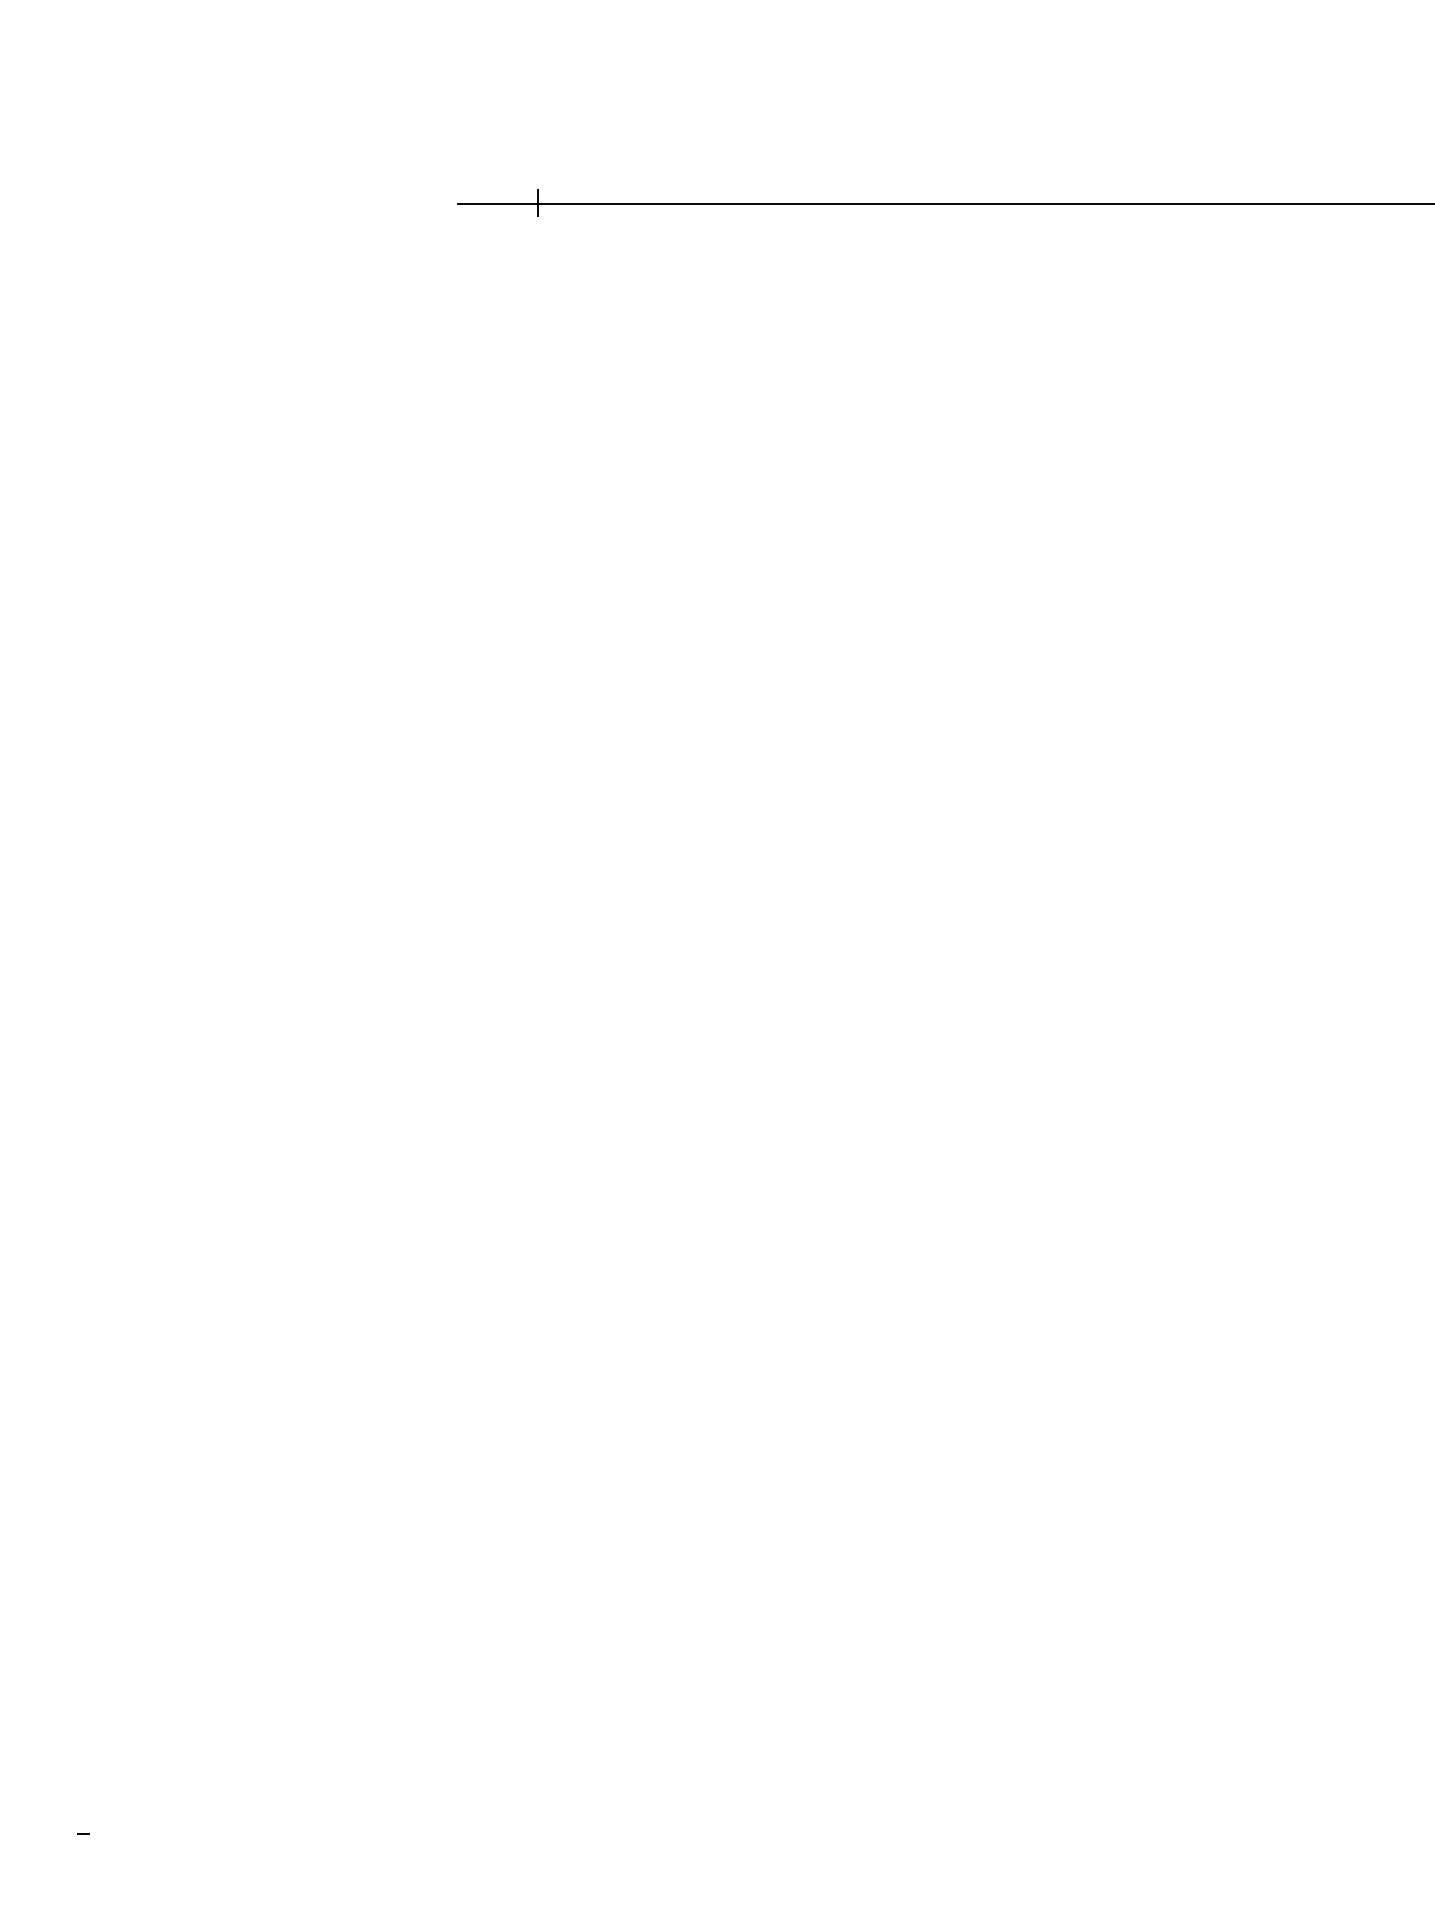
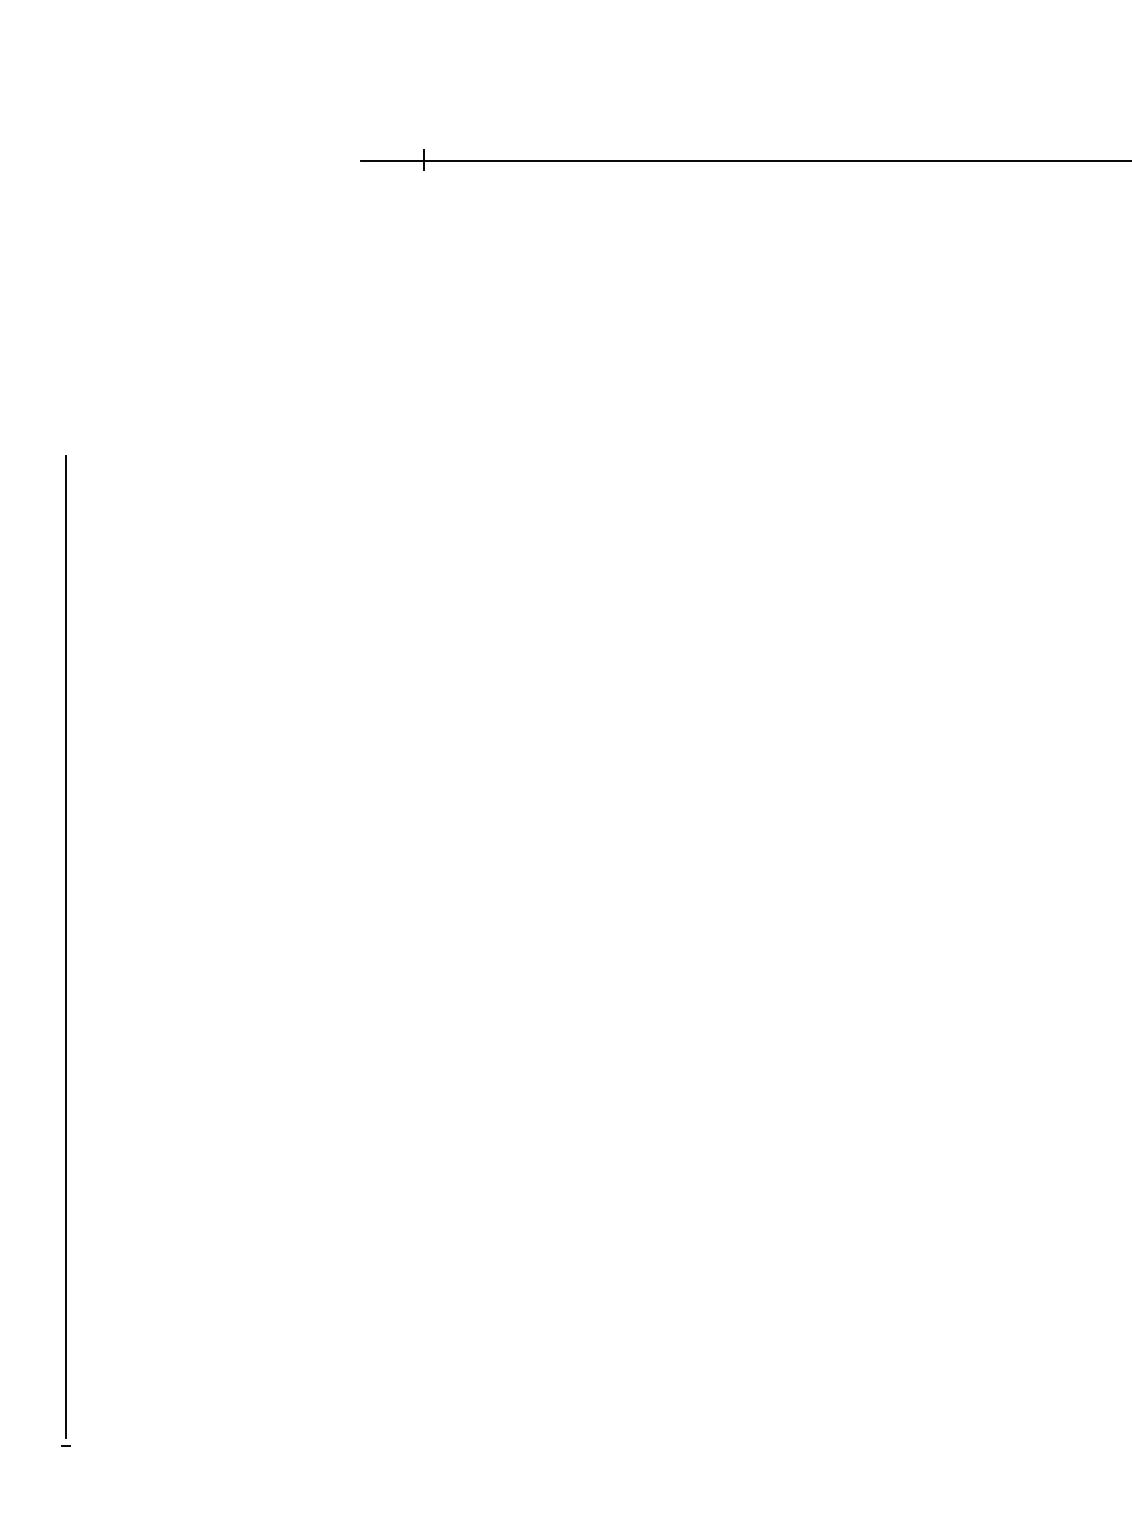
line: (83, 1200) -> (66, 946), added

